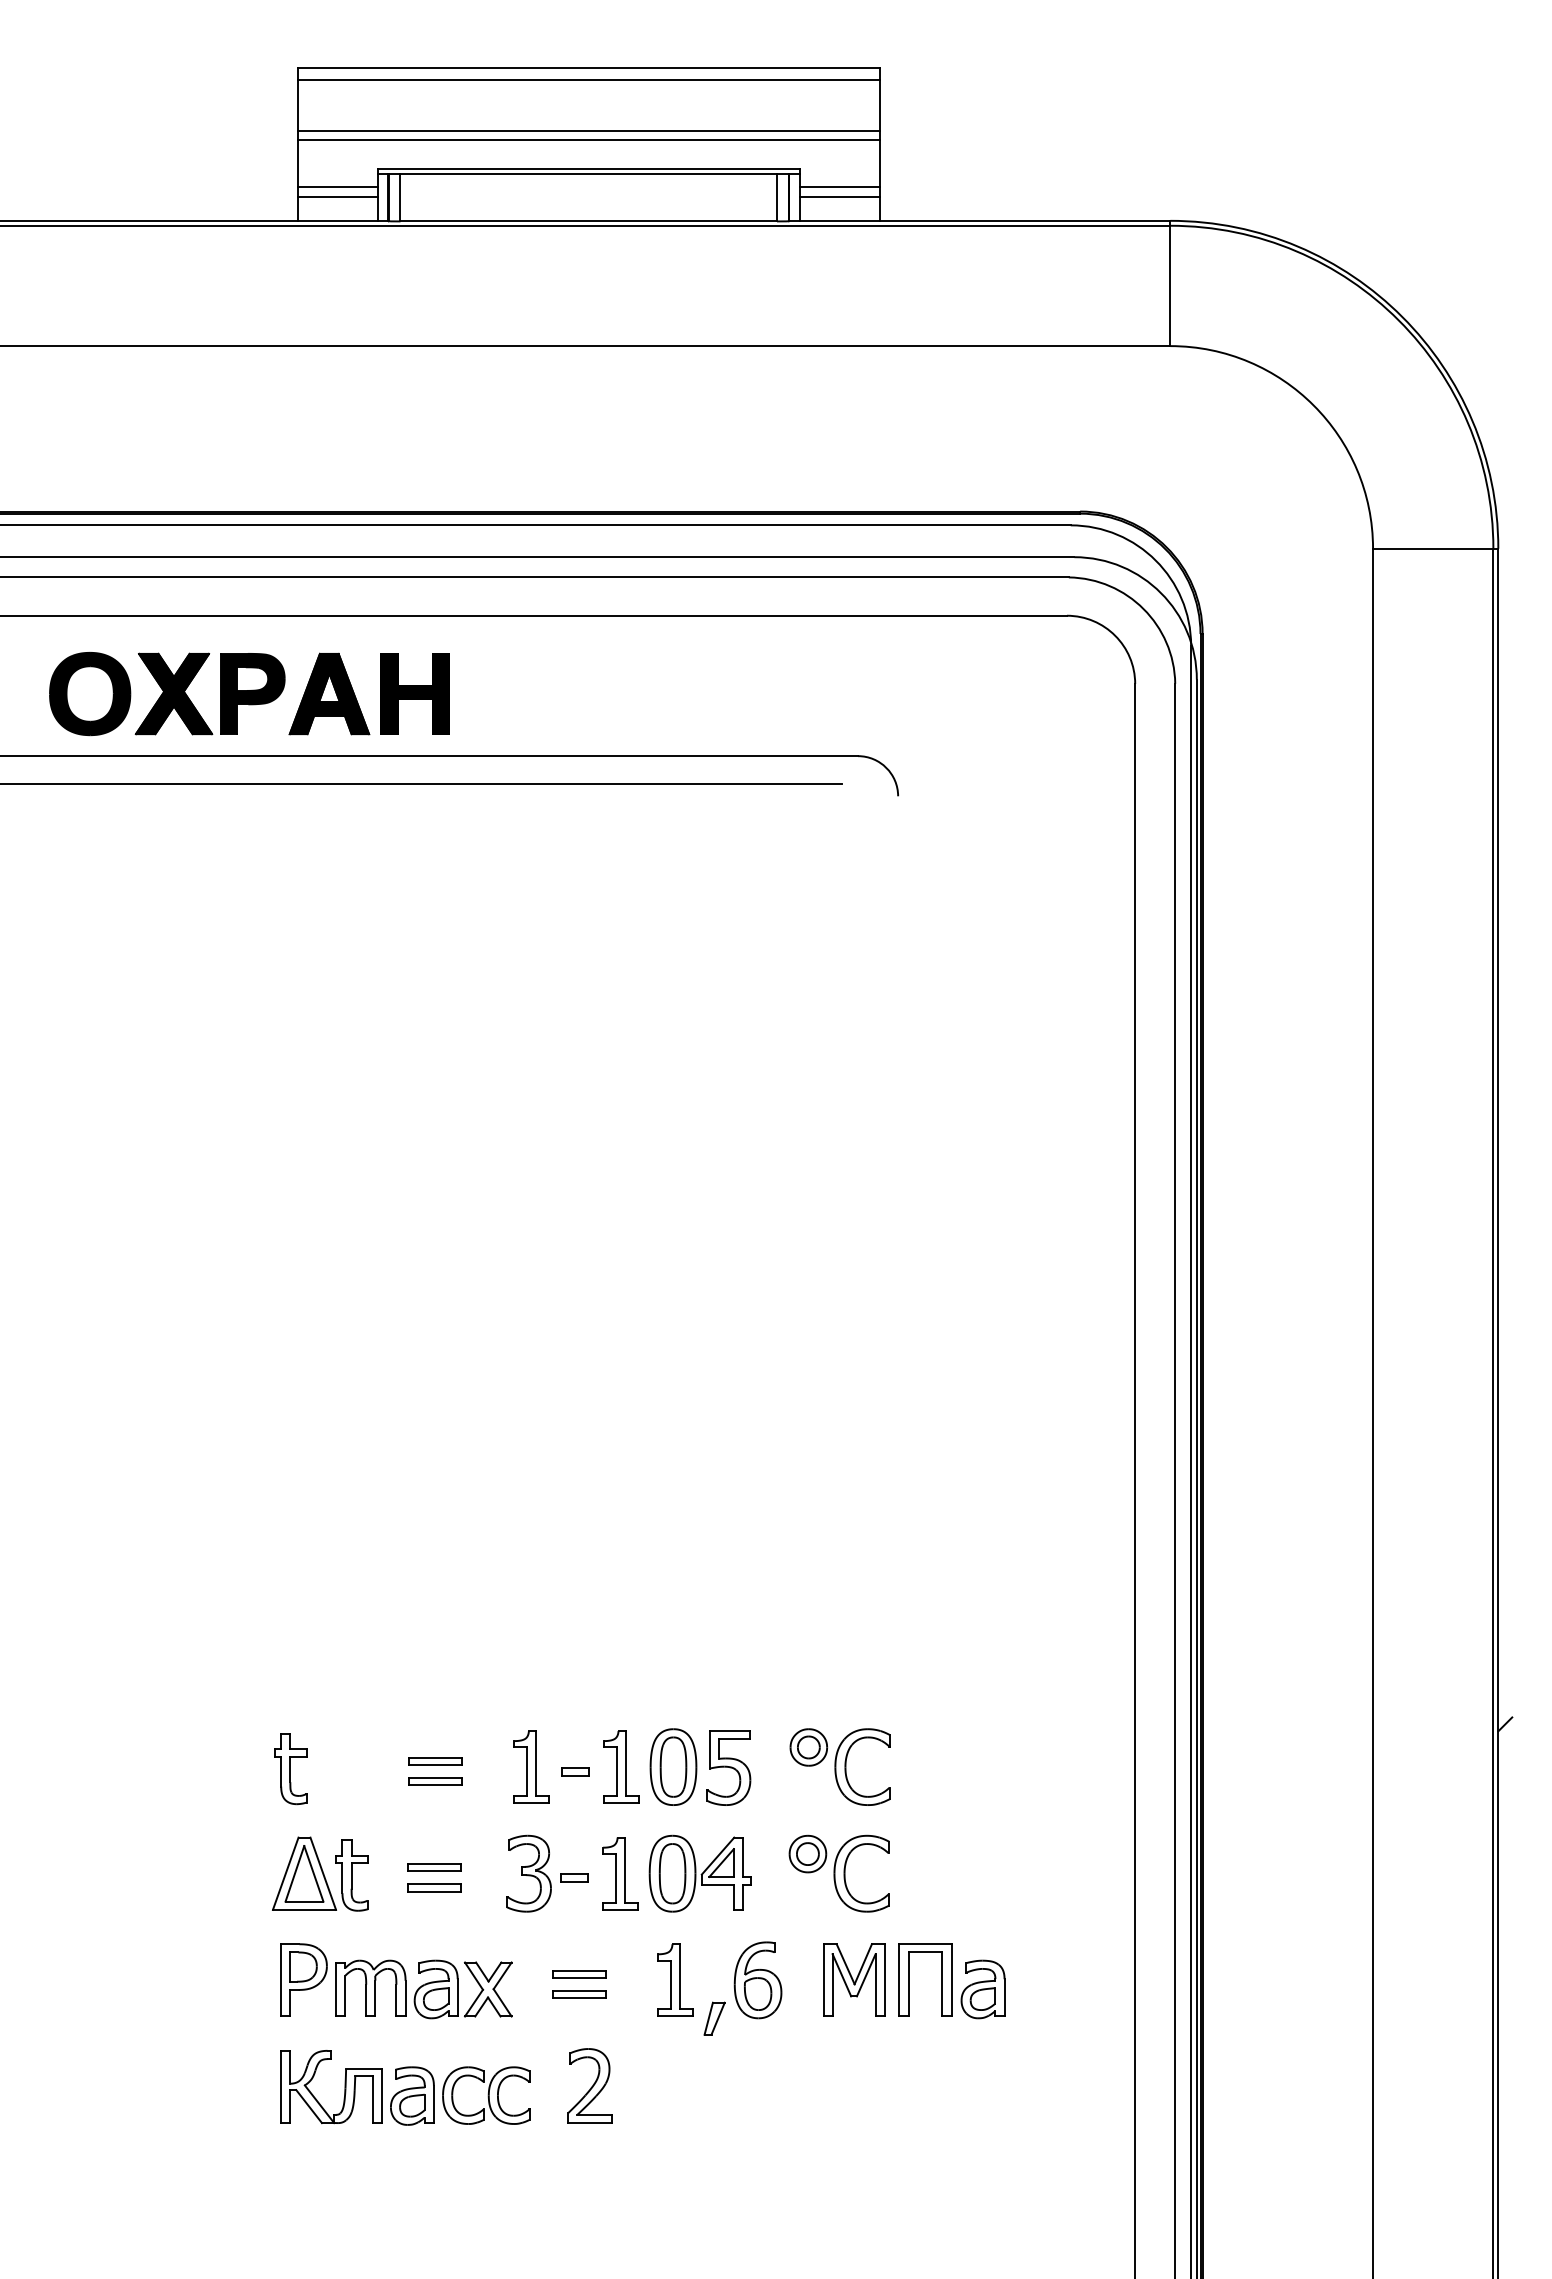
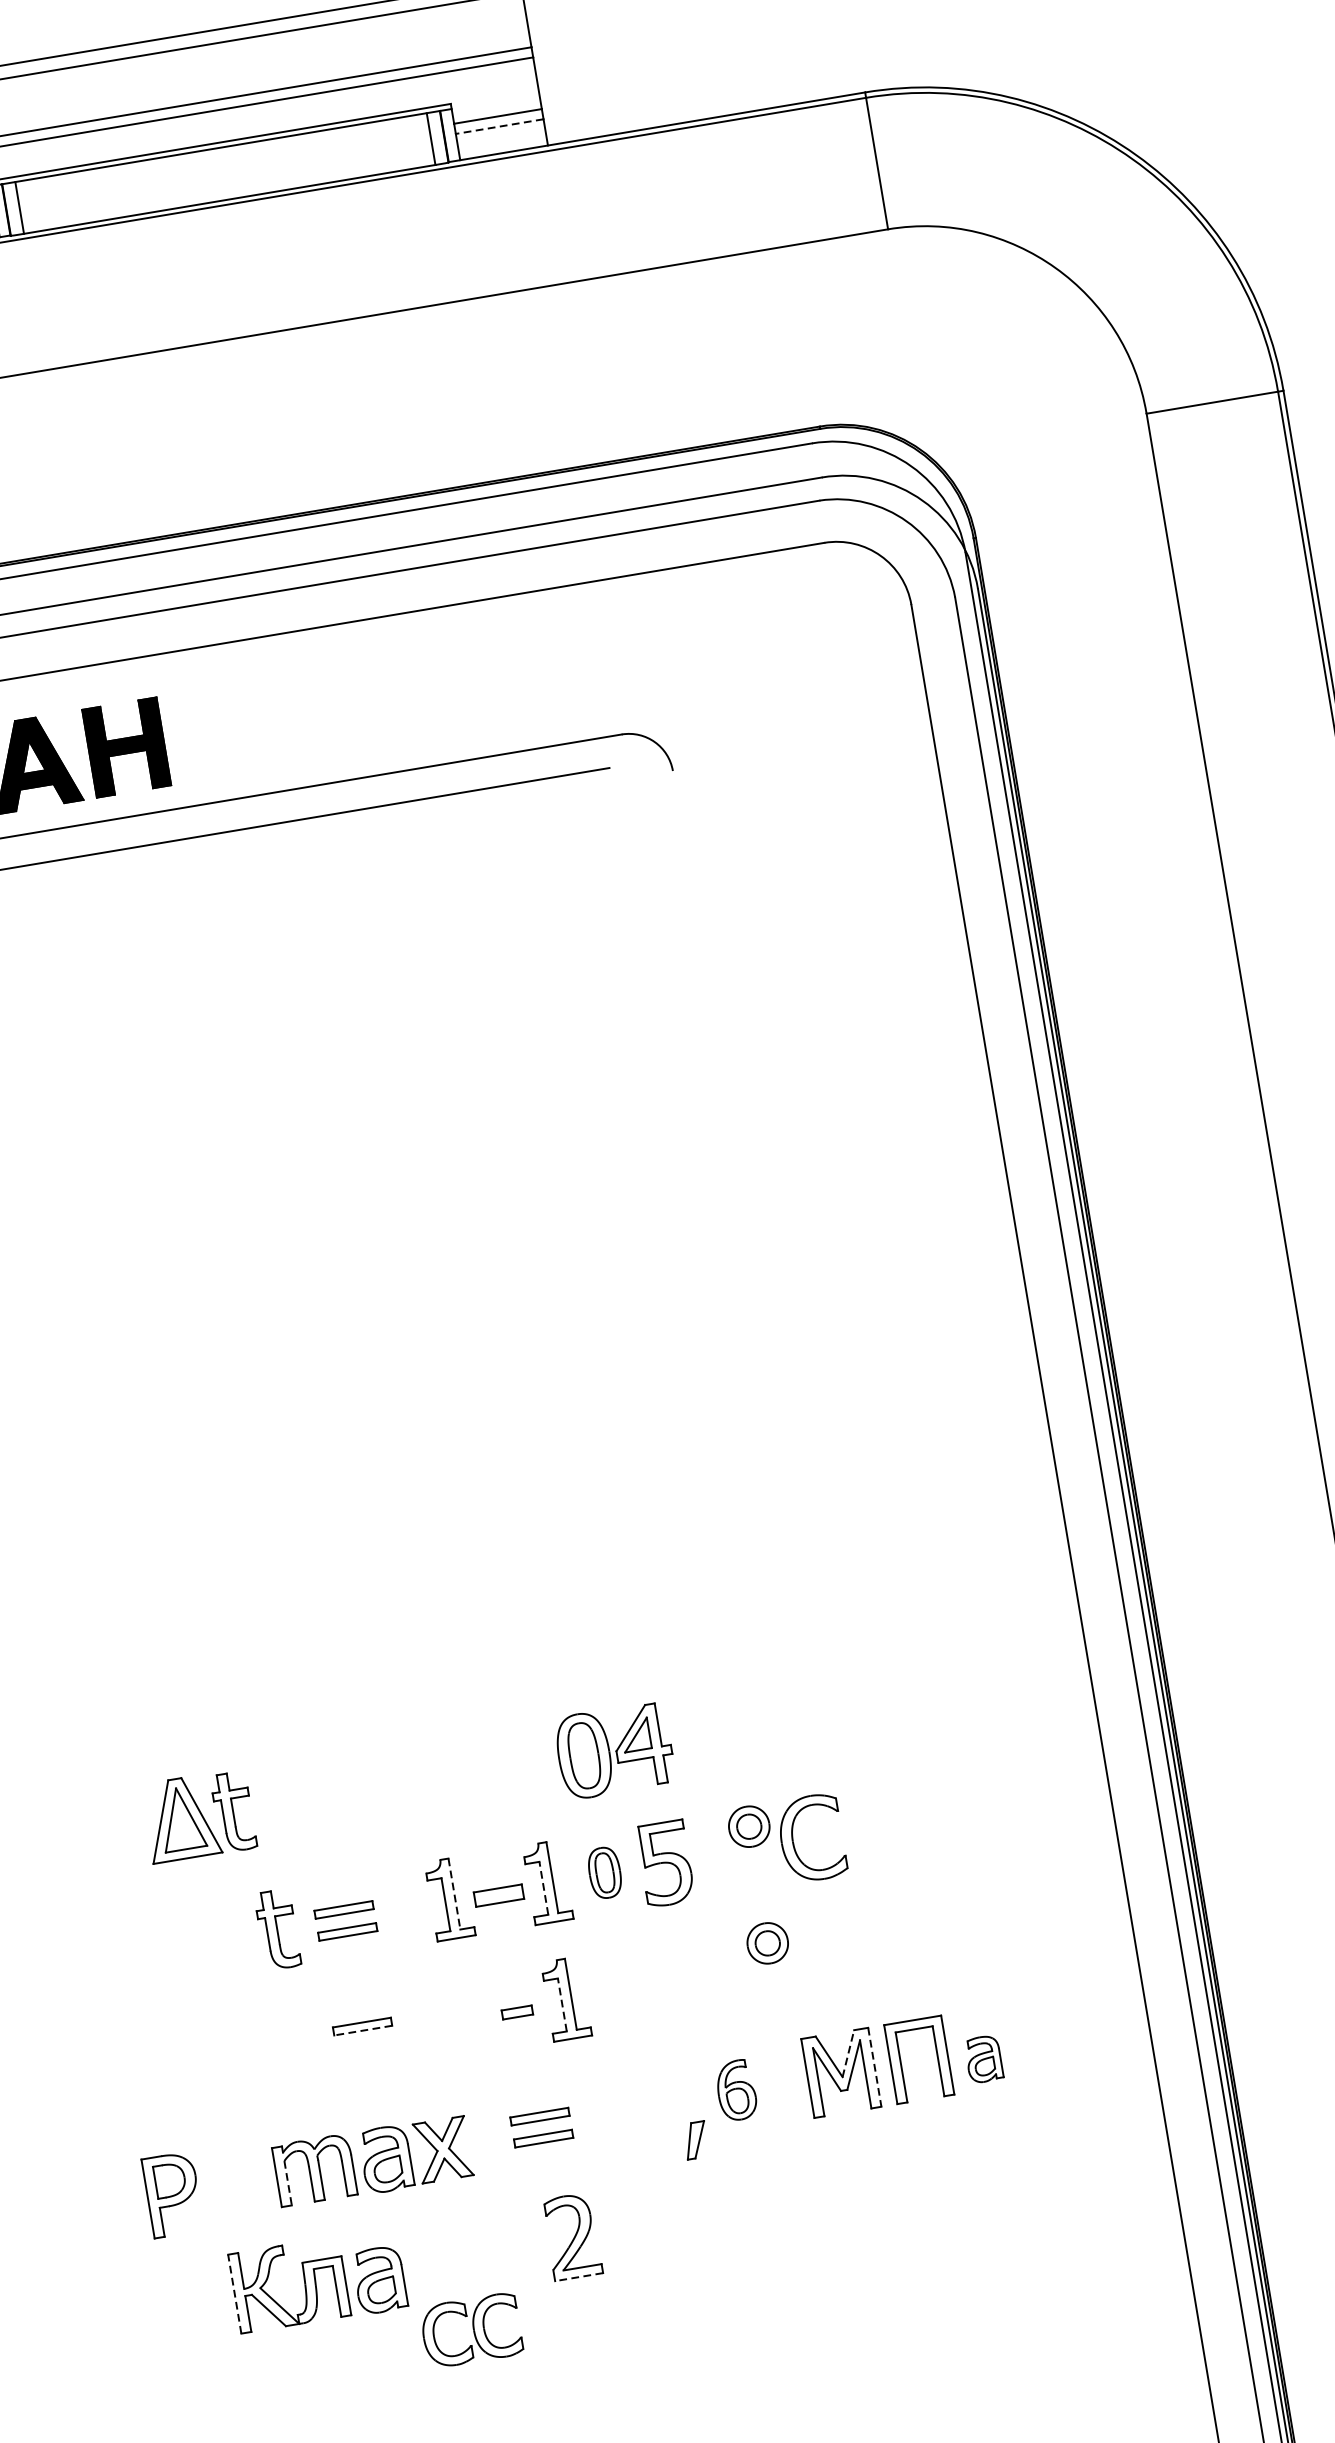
line: (839, 196) -> (499, 126), solid -> dashed
line: (536, 1763) -> (454, 1894), solid -> dashed
part: (673, 1766) -> (604, 1872), size x0.6
part: (290, 1769) -> (277, 1930), moved
part: (575, 1771) -> (498, 1895), size x1.6
line: (616, 1771) -> (543, 1888), solid -> dashed
line: (434, 1871) -> (362, 2030), solid -> dashed
part: (320, 1873) -> (198, 1815), moved
part: (528, 1873) -> (465, 2015), removed
part: (699, 1873) -> (613, 1750), moved
part: (845, 1873) -> (812, 1957), removed
line: (615, 1877) -> (561, 2004), solid -> dashed
part: (434, 1887) -> (365, 2048), removed
line: (863, 1964) -> (848, 2053), solid -> dashed
part: (303, 1979) -> (172, 2194), moved
part: (675, 1979) -> (645, 2104), removed
part: (757, 1980) -> (735, 2090), size x0.7
line: (884, 1980) -> (874, 2067), solid -> dashed
part: (982, 1989) -> (983, 2059), size x0.7
line: (345, 1996) -> (288, 2183), solid -> dashed
line: (281, 2086) -> (235, 2293), solid -> dashed
part: (486, 2095) -> (471, 2330), moved
line: (590, 2123) -> (579, 2277), solid -> dashed

